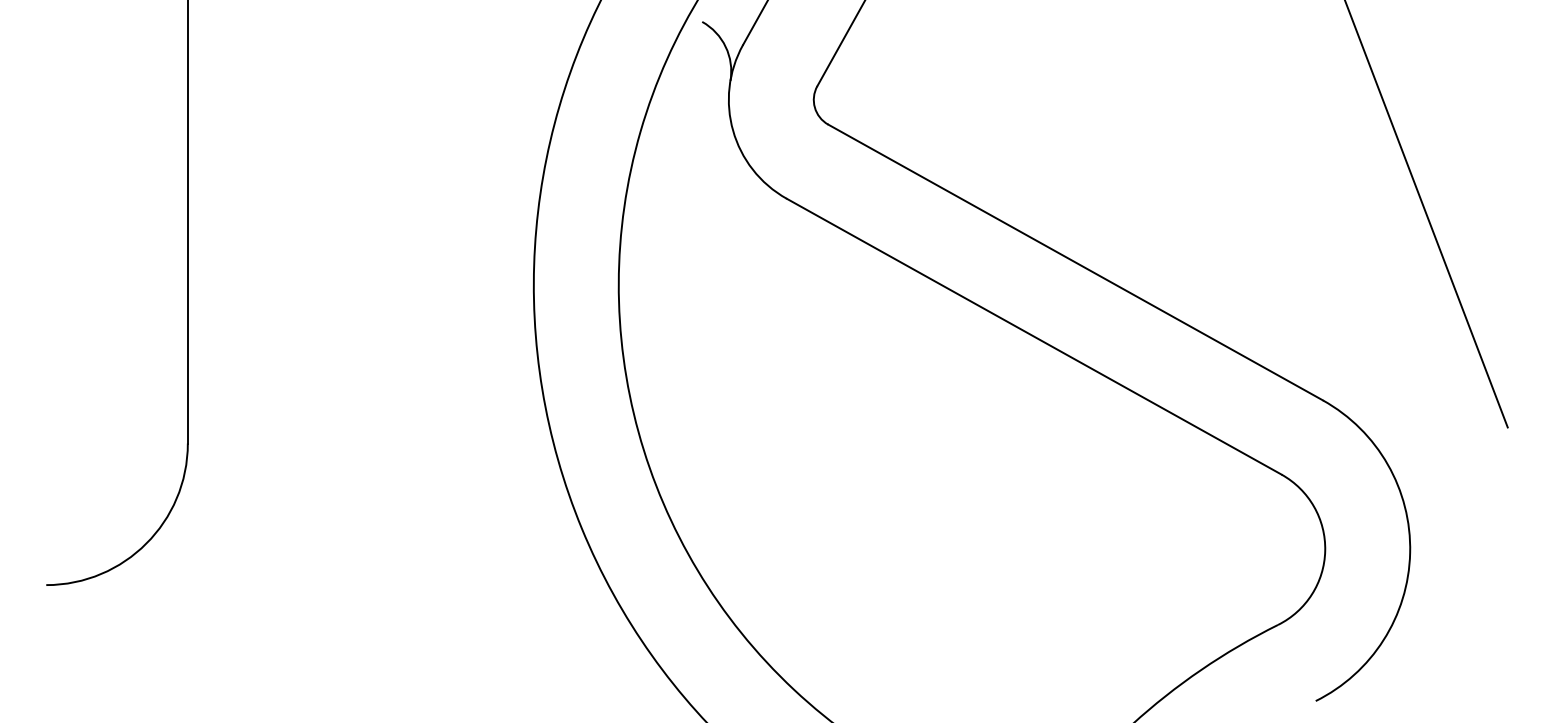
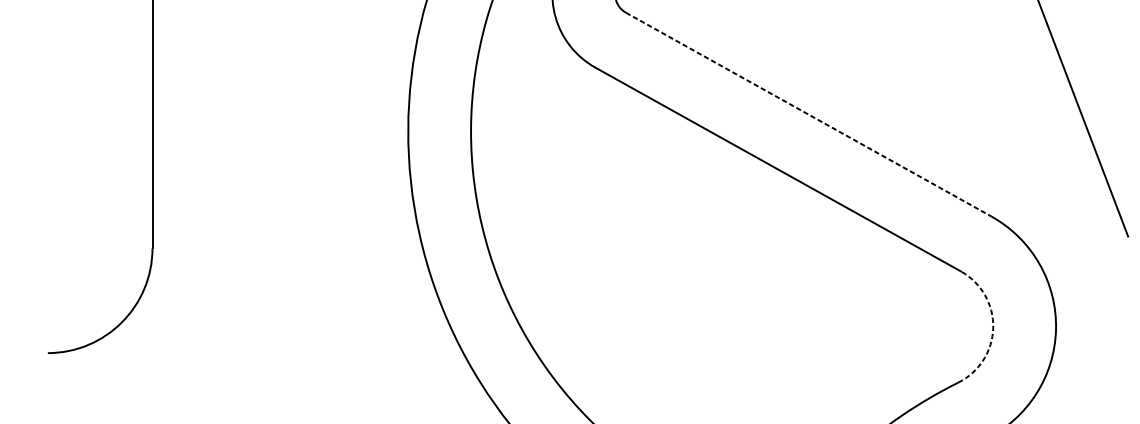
line: (1076, 262) -> (809, 114), solid -> dashed
arc: (1325, 550) -> (993, 327), solid -> dashed

